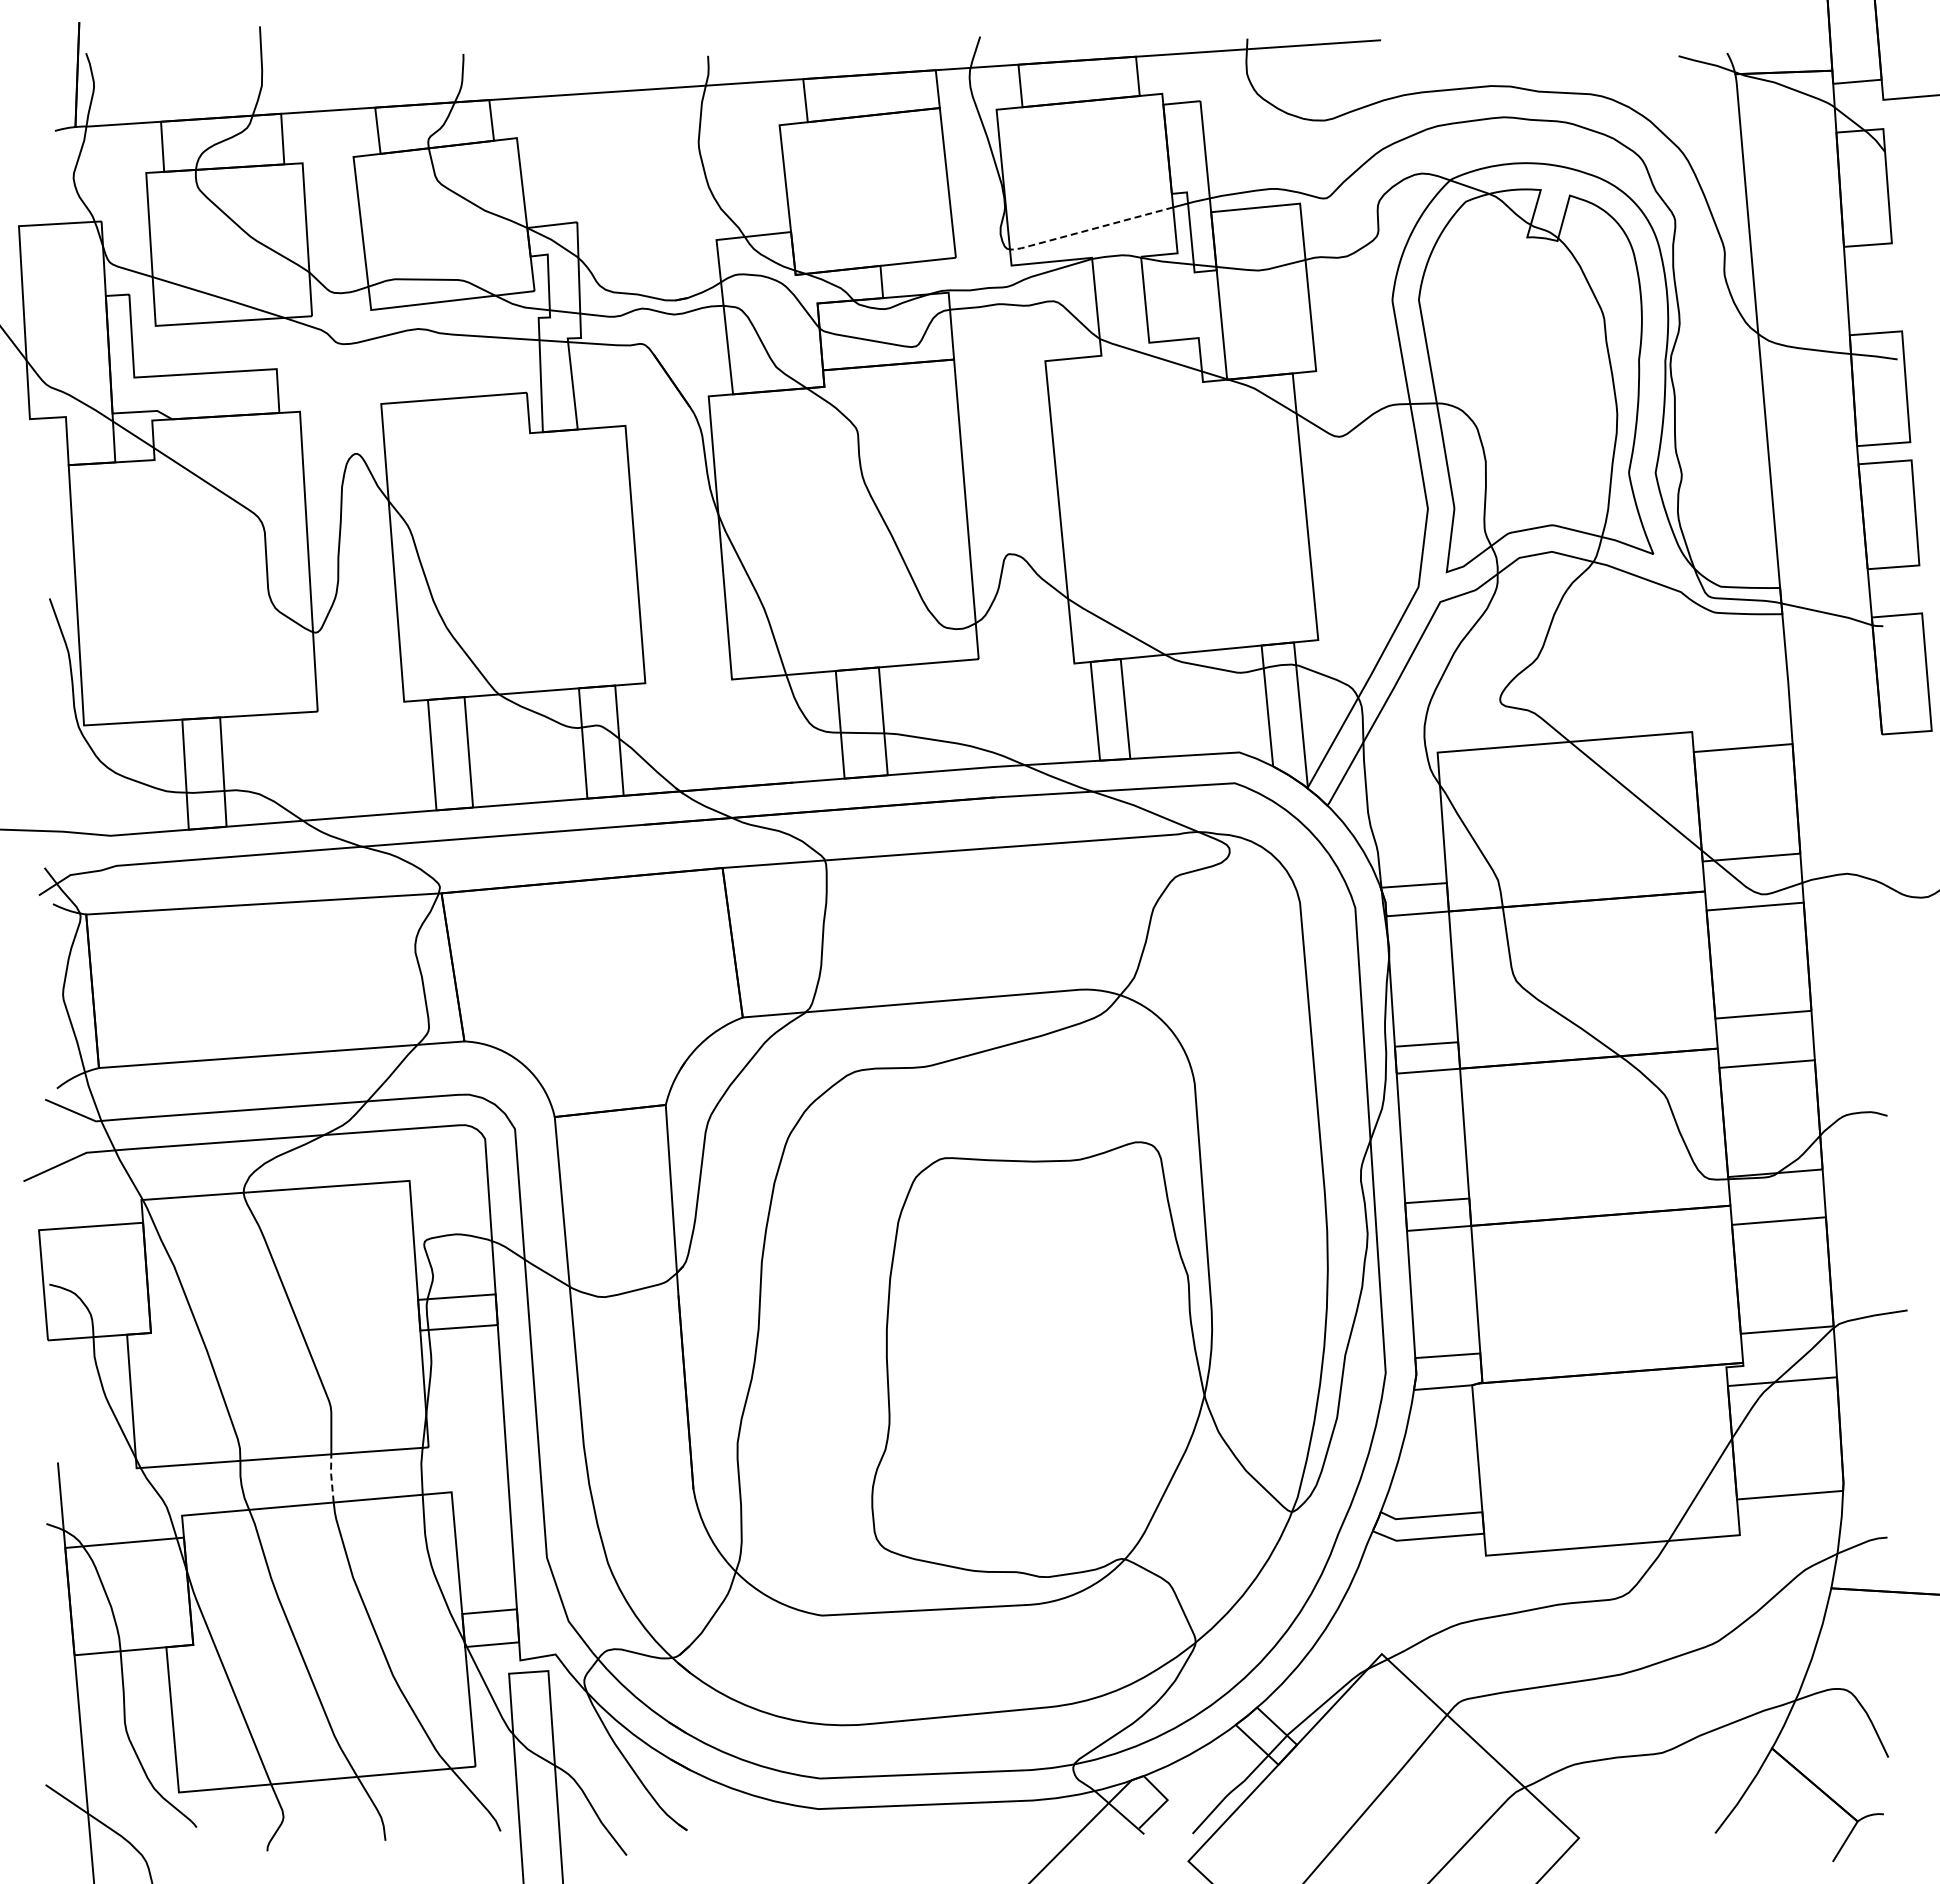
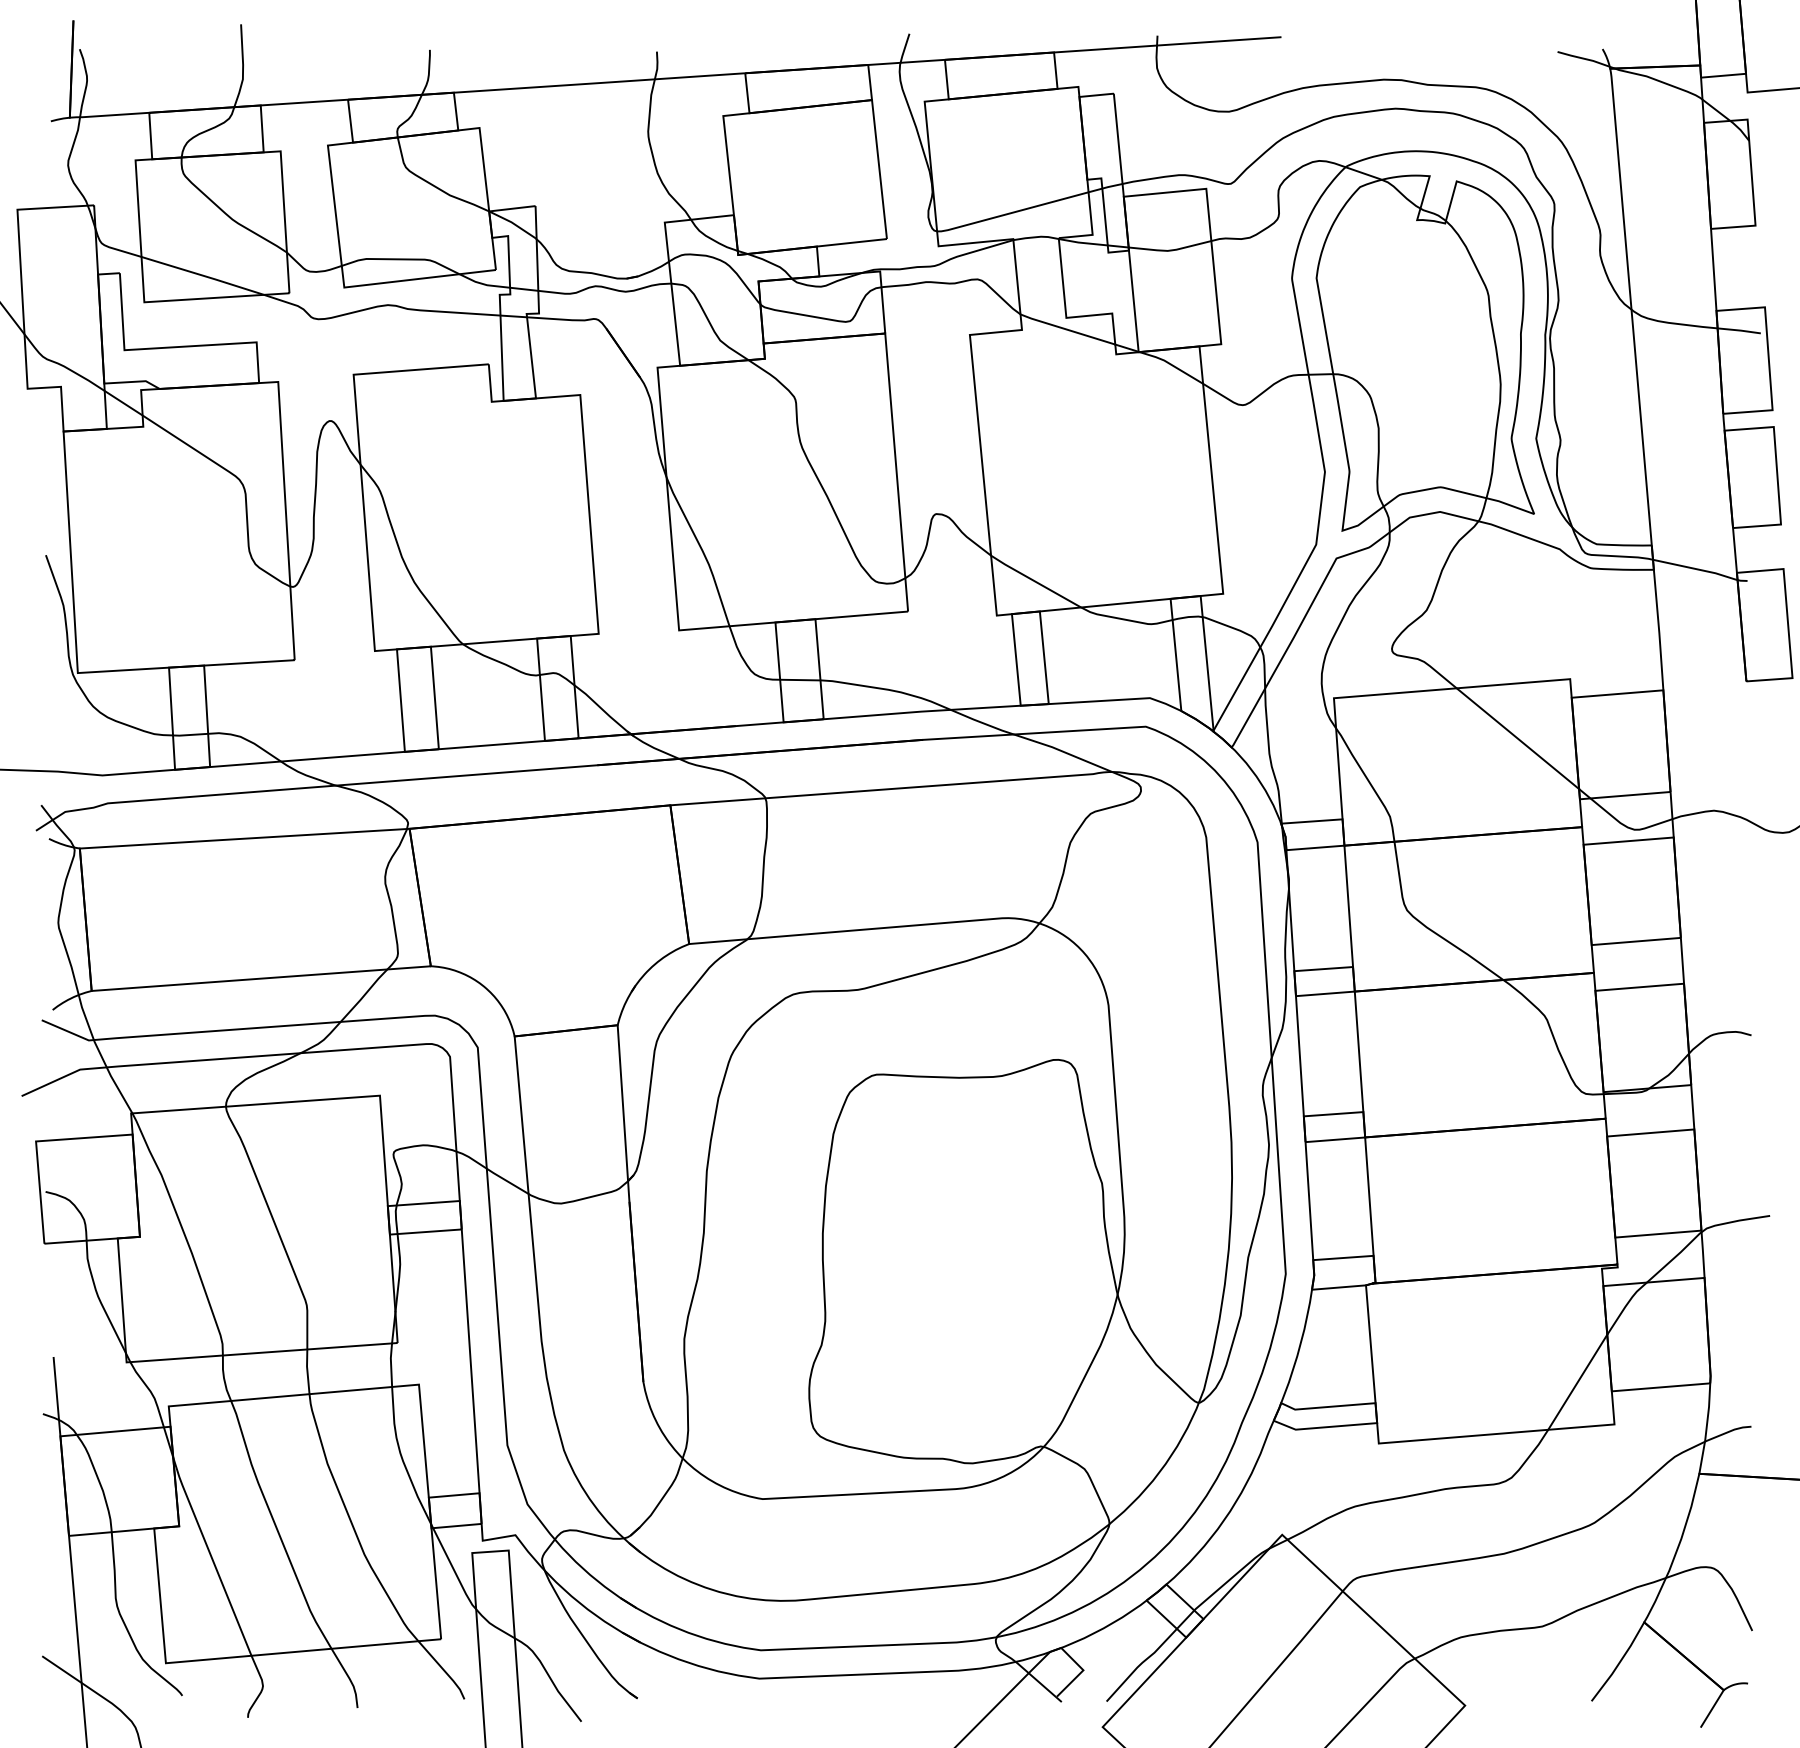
line: (1090, 229) -> (1011, 212), dashed -> solid
line: (331, 1477) -> (307, 1370), dashed -> solid

